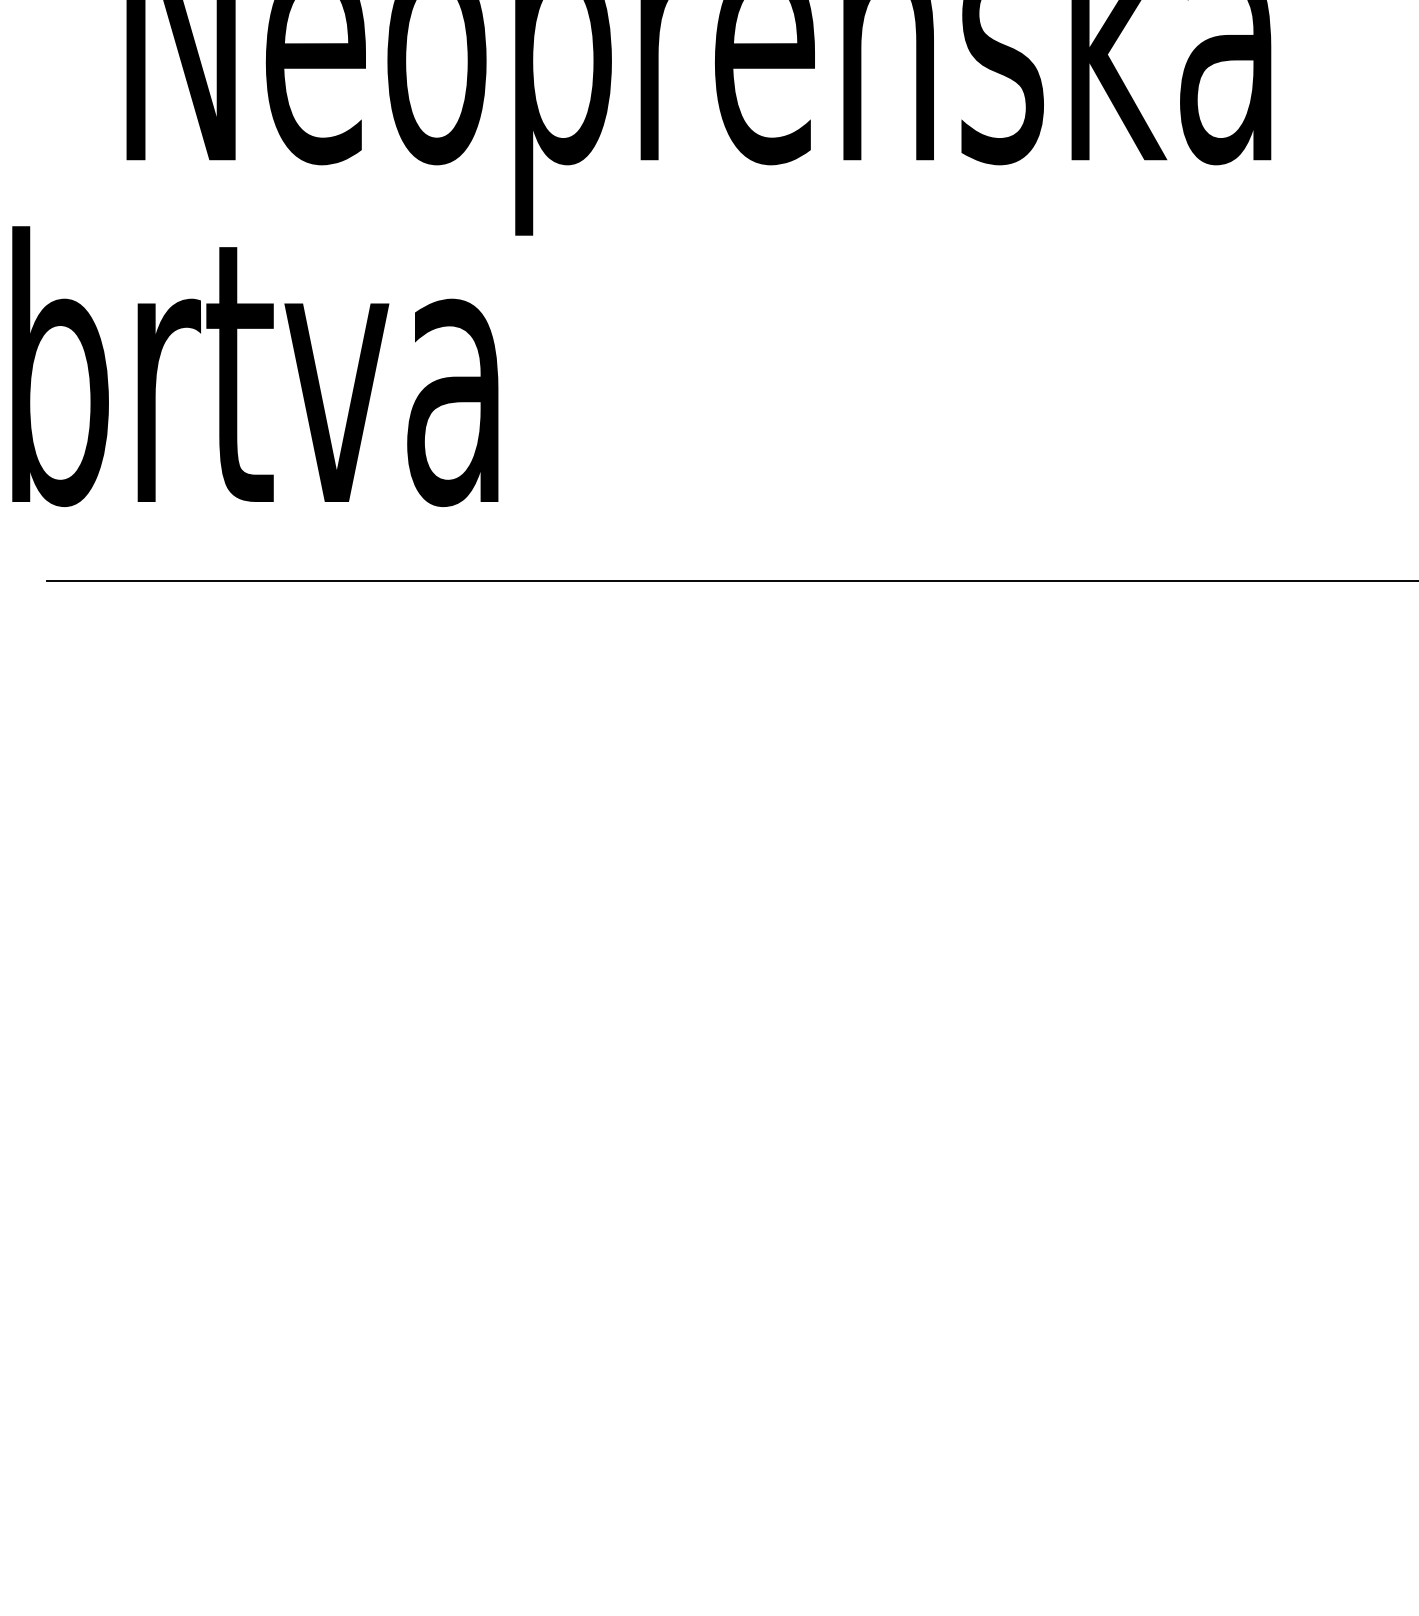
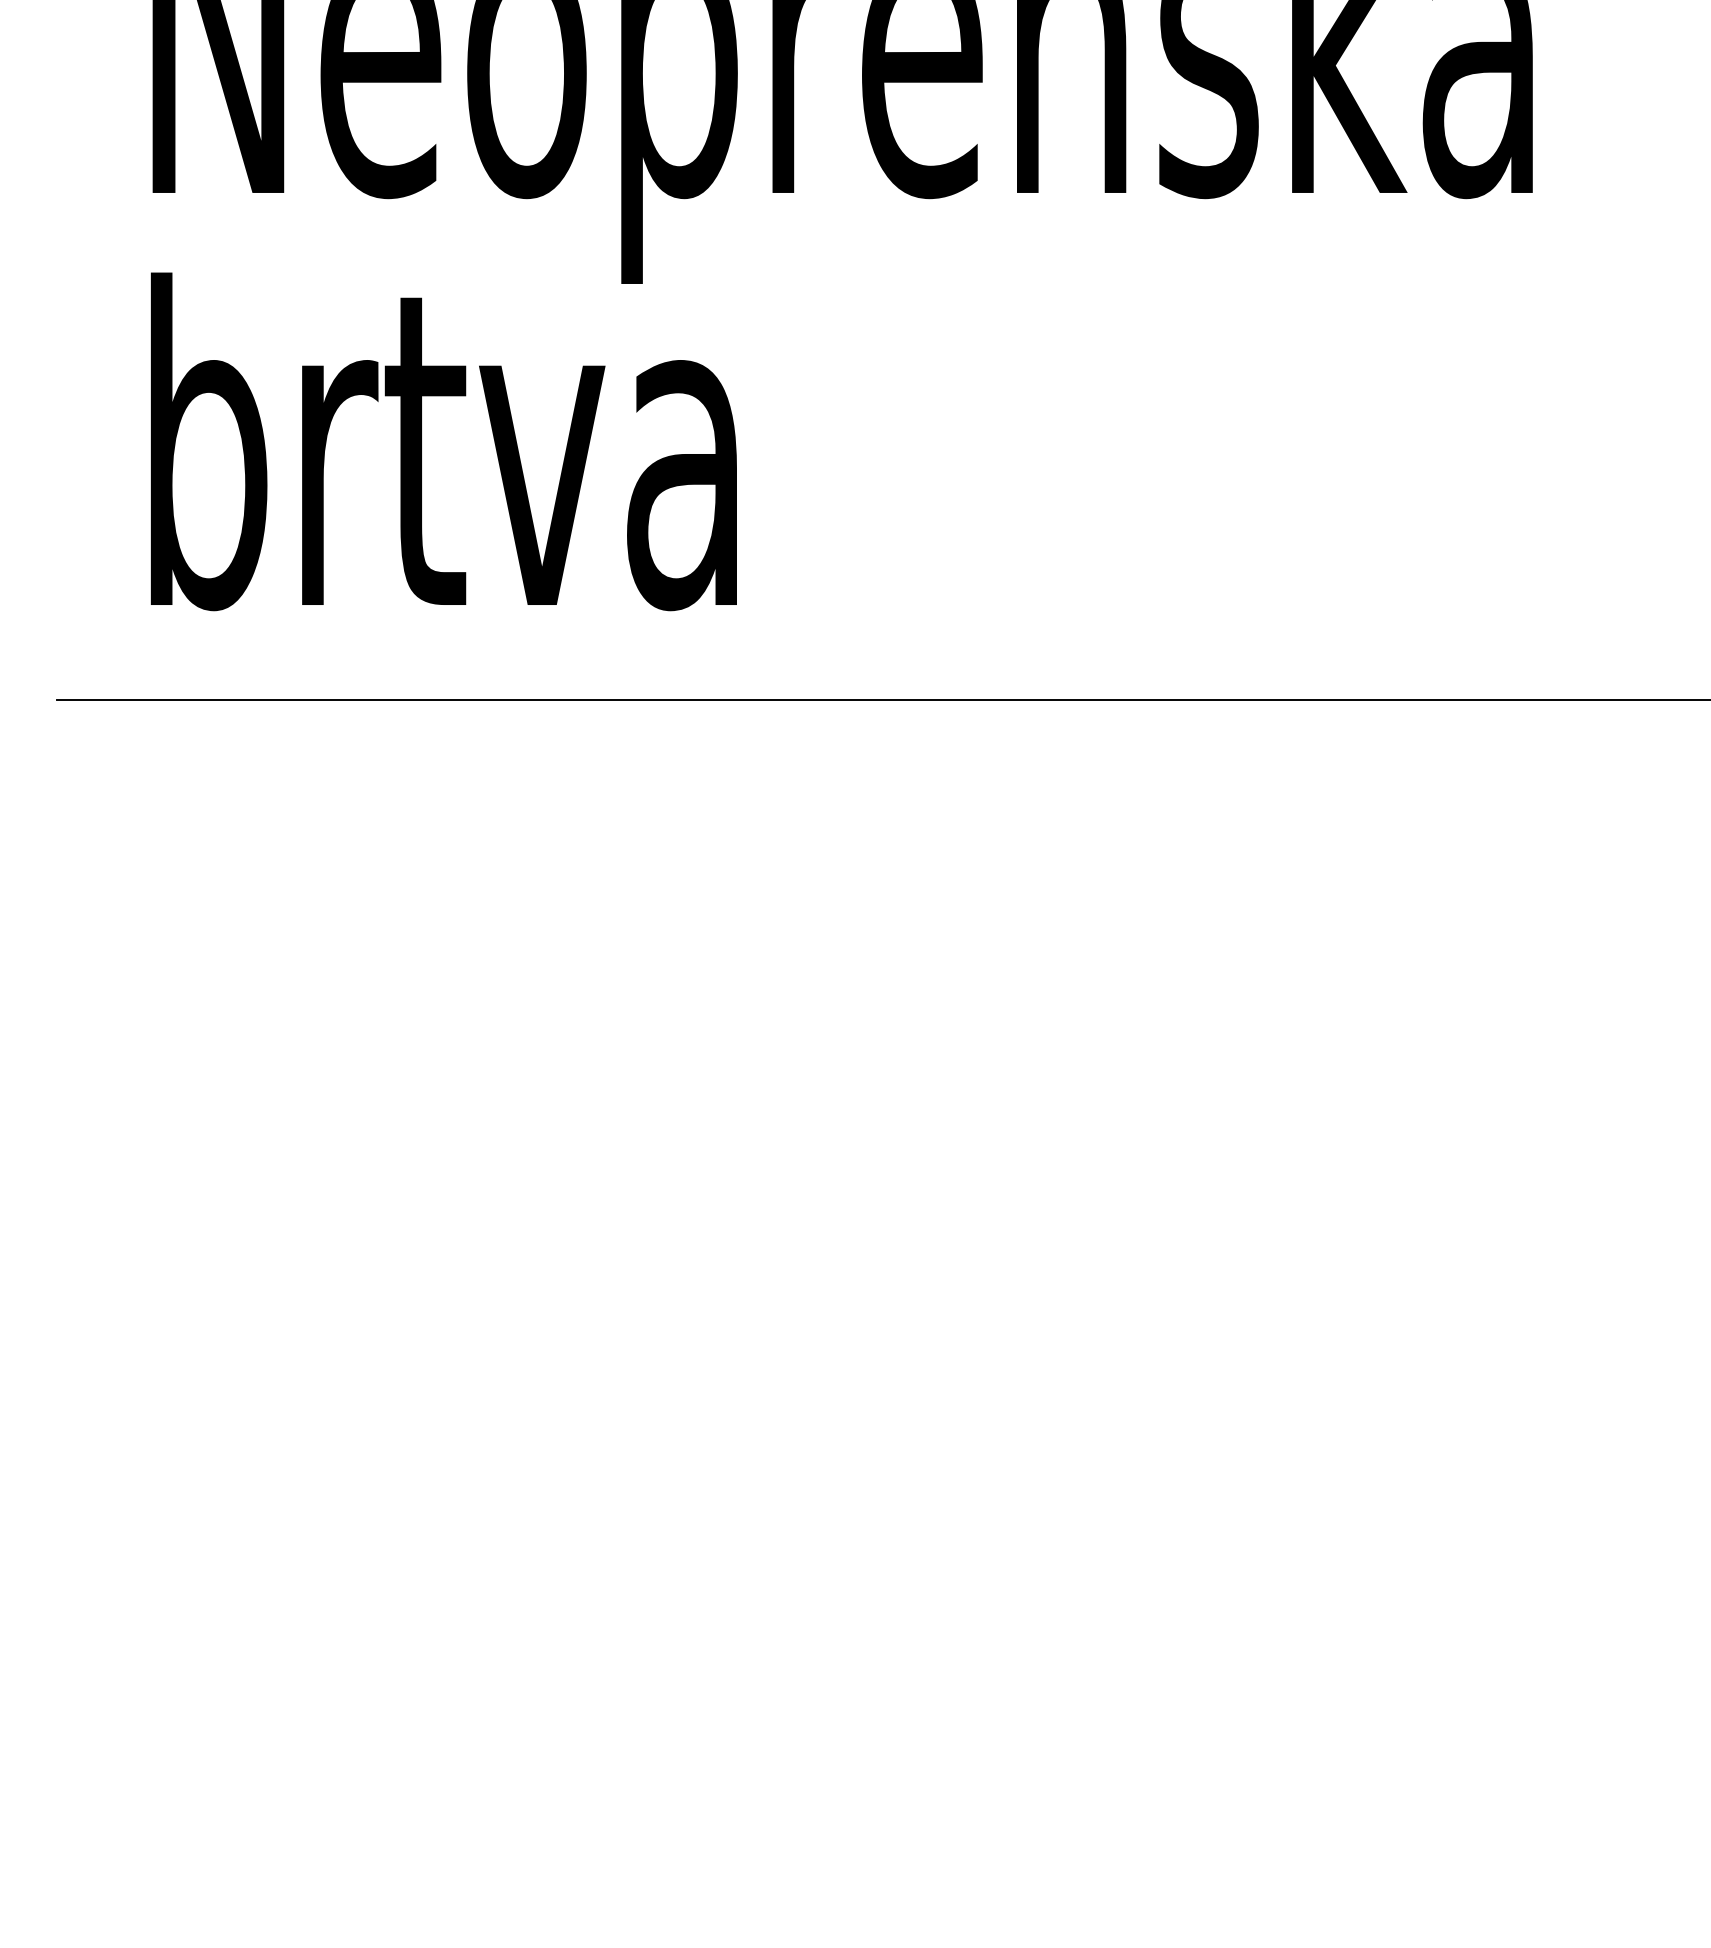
text: (254, 366) -> (443, 441), moved

